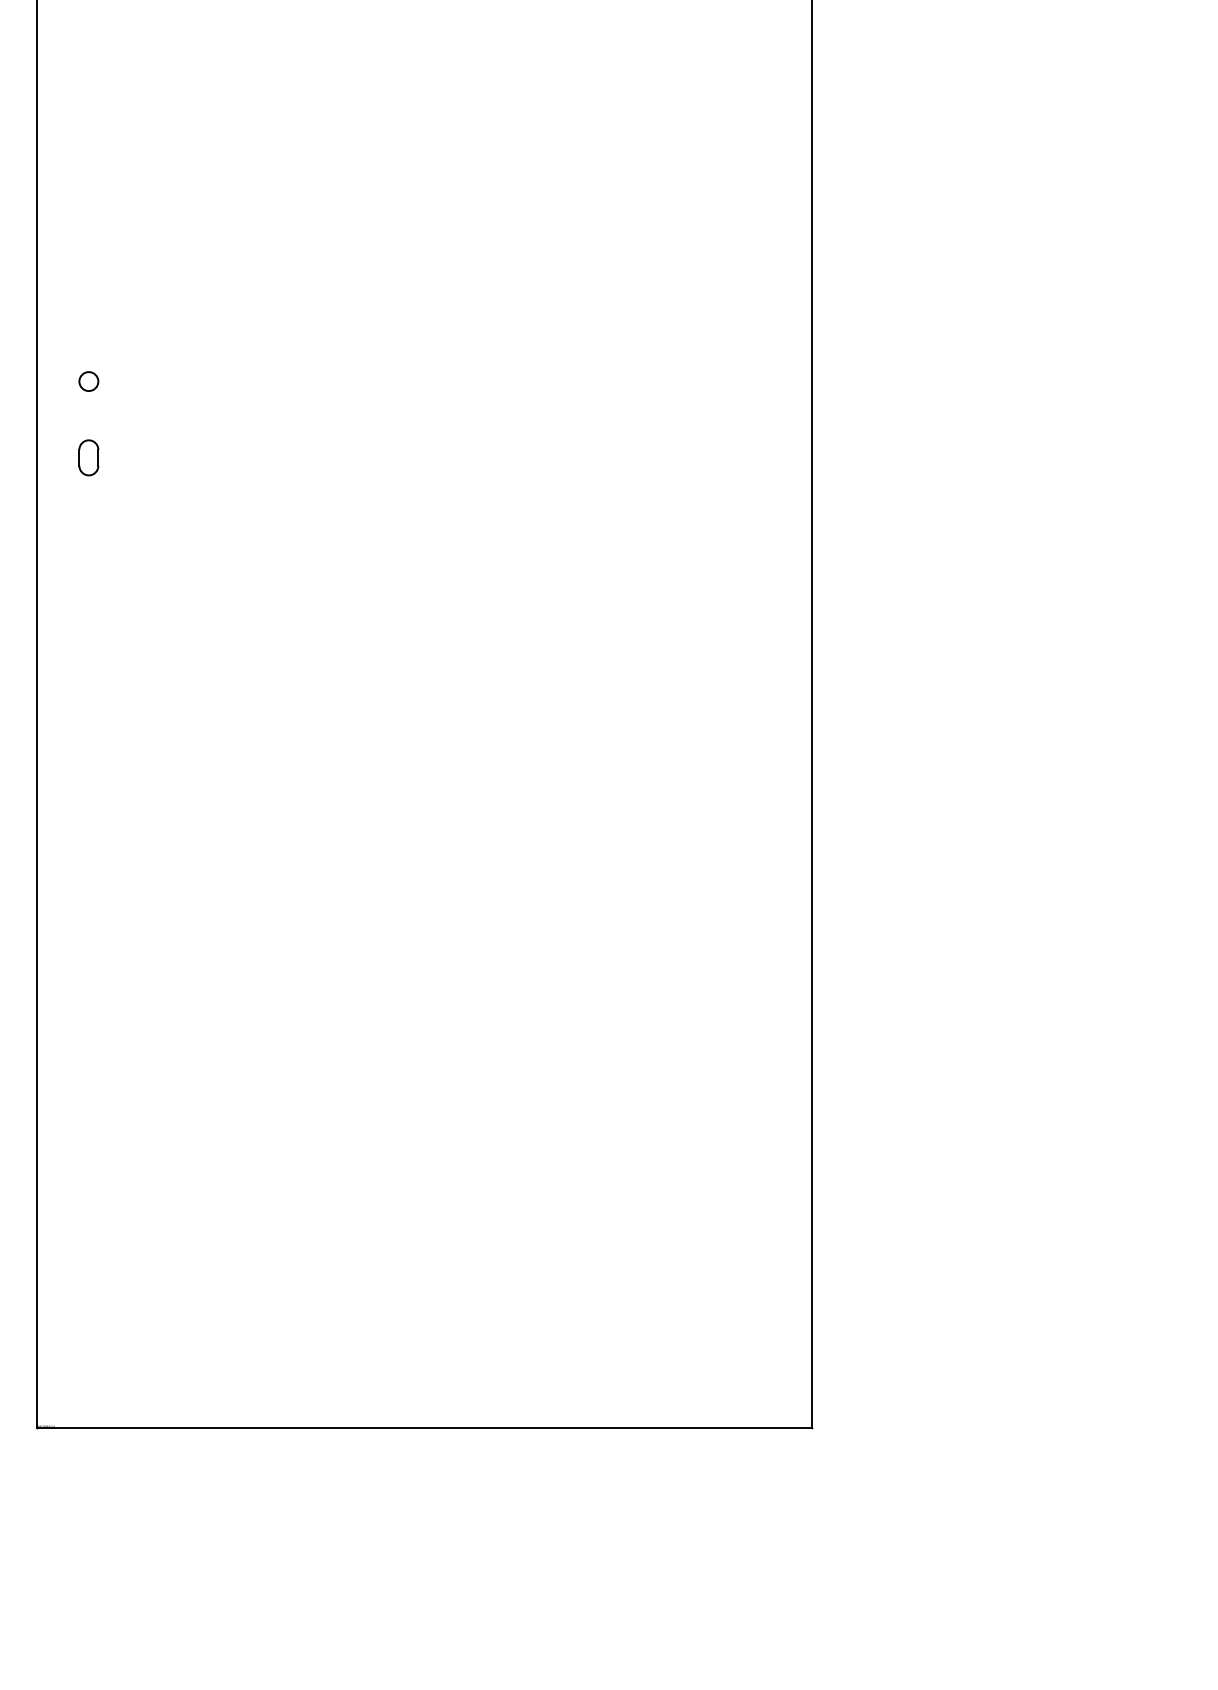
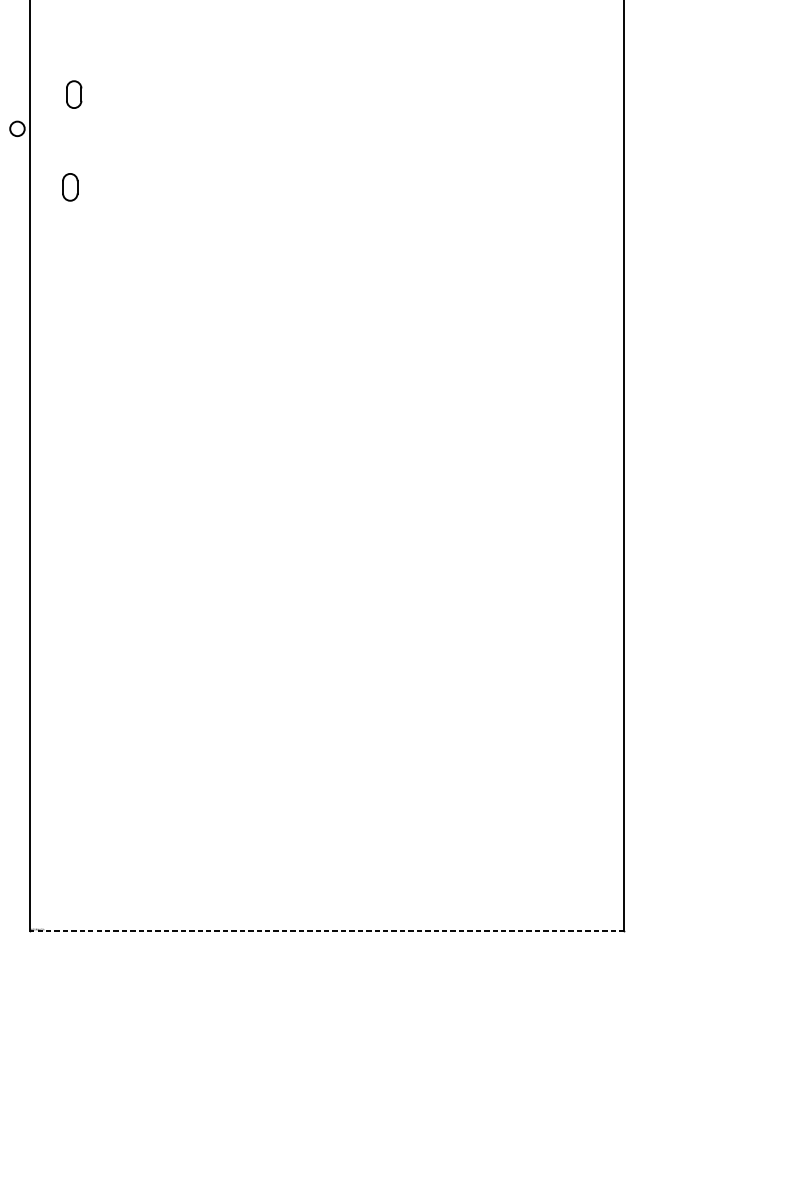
part: (93, 336) -> (73, 94), added
circle: (88, 381) -> (17, 128), moved
line: (424, 1427) -> (327, 930), solid -> dashed

